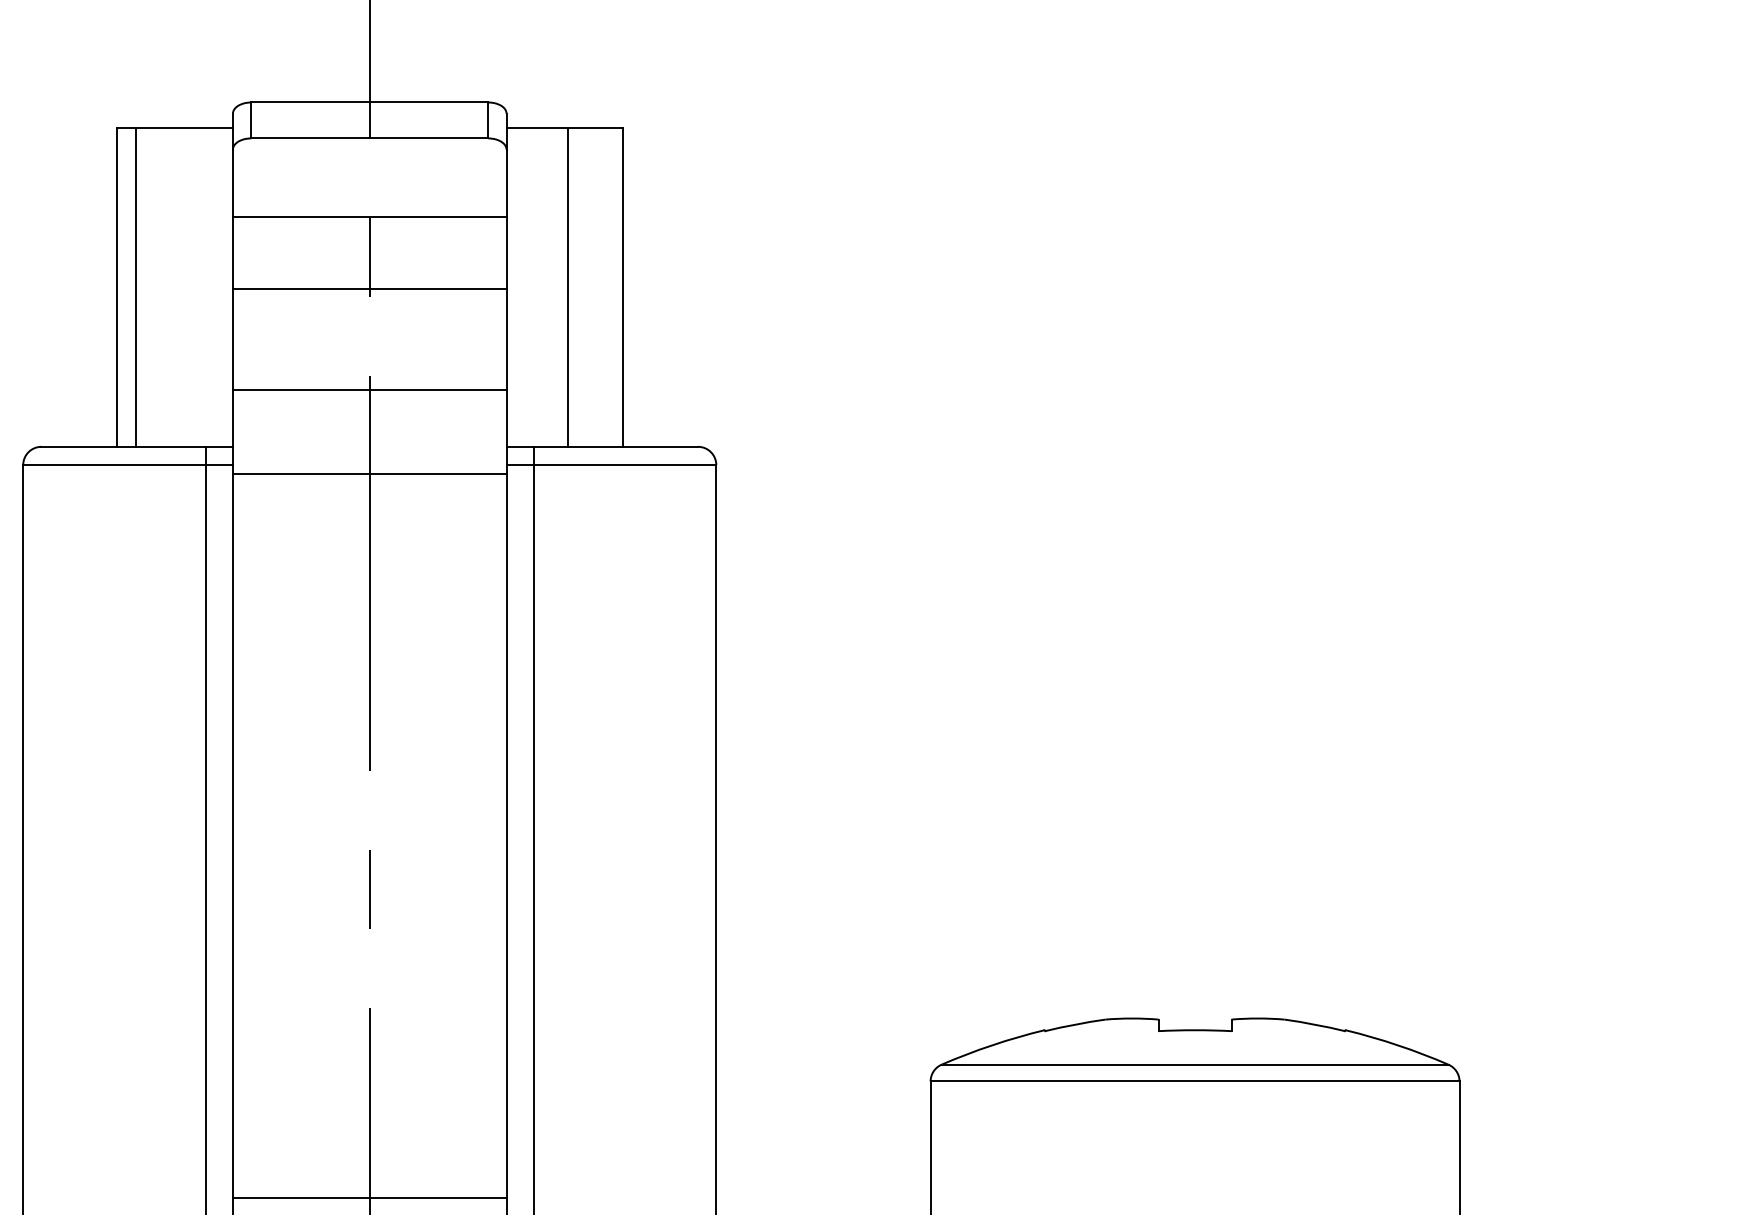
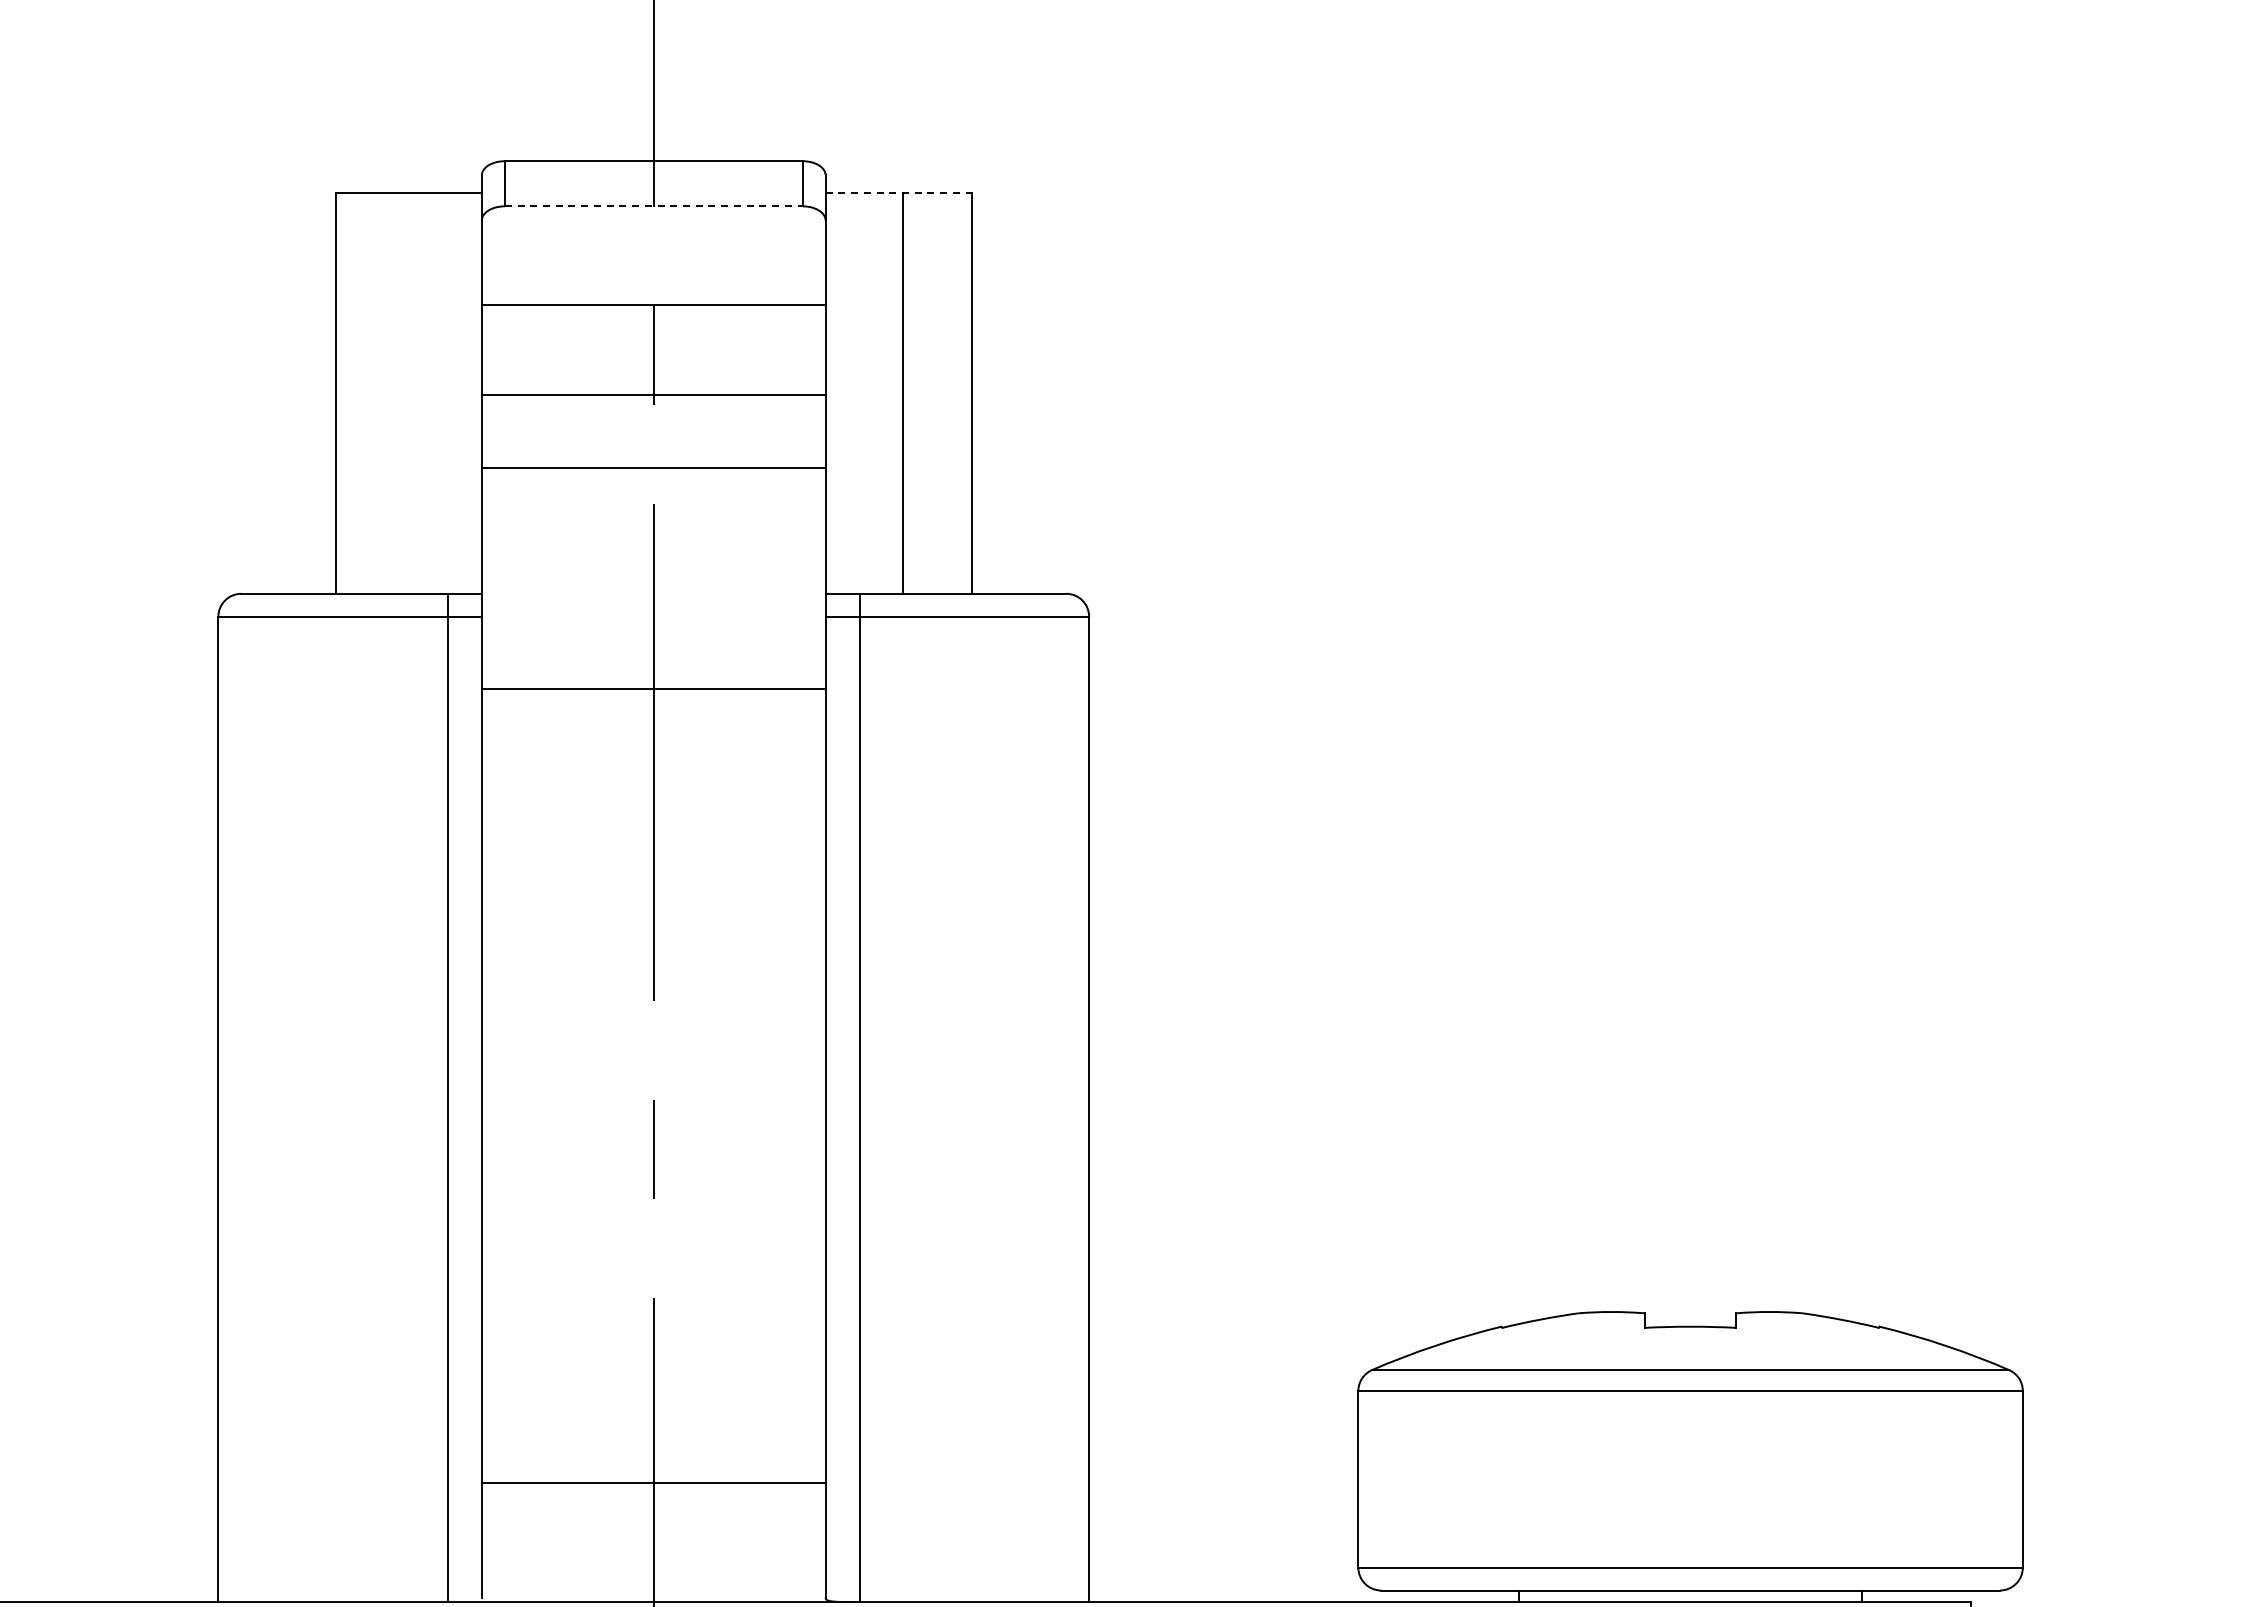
line: (565, 127) -> (899, 192), solid -> dashed
line: (369, 138) -> (653, 206), solid -> dashed
line: (136, 286) -> (360, 392), removed
line: (369, 390) -> (653, 467), moved
line: (369, 474) -> (653, 689), moved
line: (369, 1198) -> (653, 1482), moved

